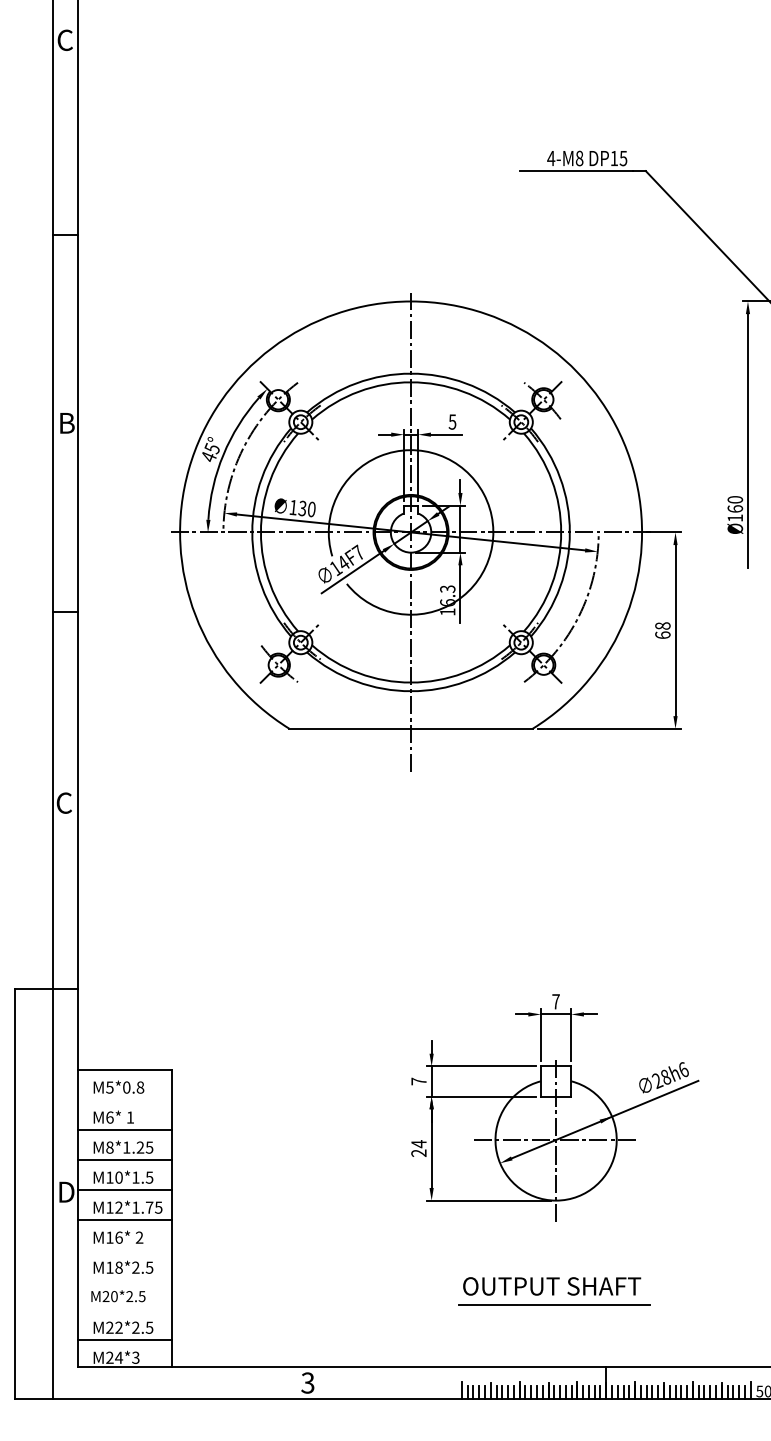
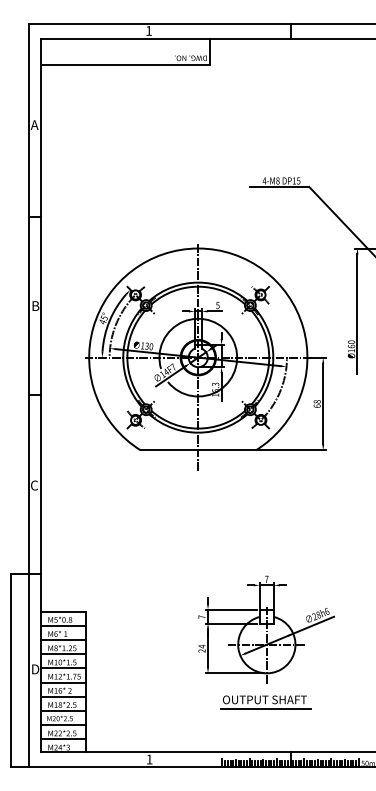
text: (64, 41) -> (34, 125), C -> A
line: (125, 1099) -> (63, 625), added
line: (125, 1249) -> (63, 696), added
line: (125, 1279) -> (63, 710), added
part: (553, 1291) -> (265, 702), moved
line: (125, 1311) -> (63, 725), added
text: (307, 1382) -> (149, 759), 3 -> 1

